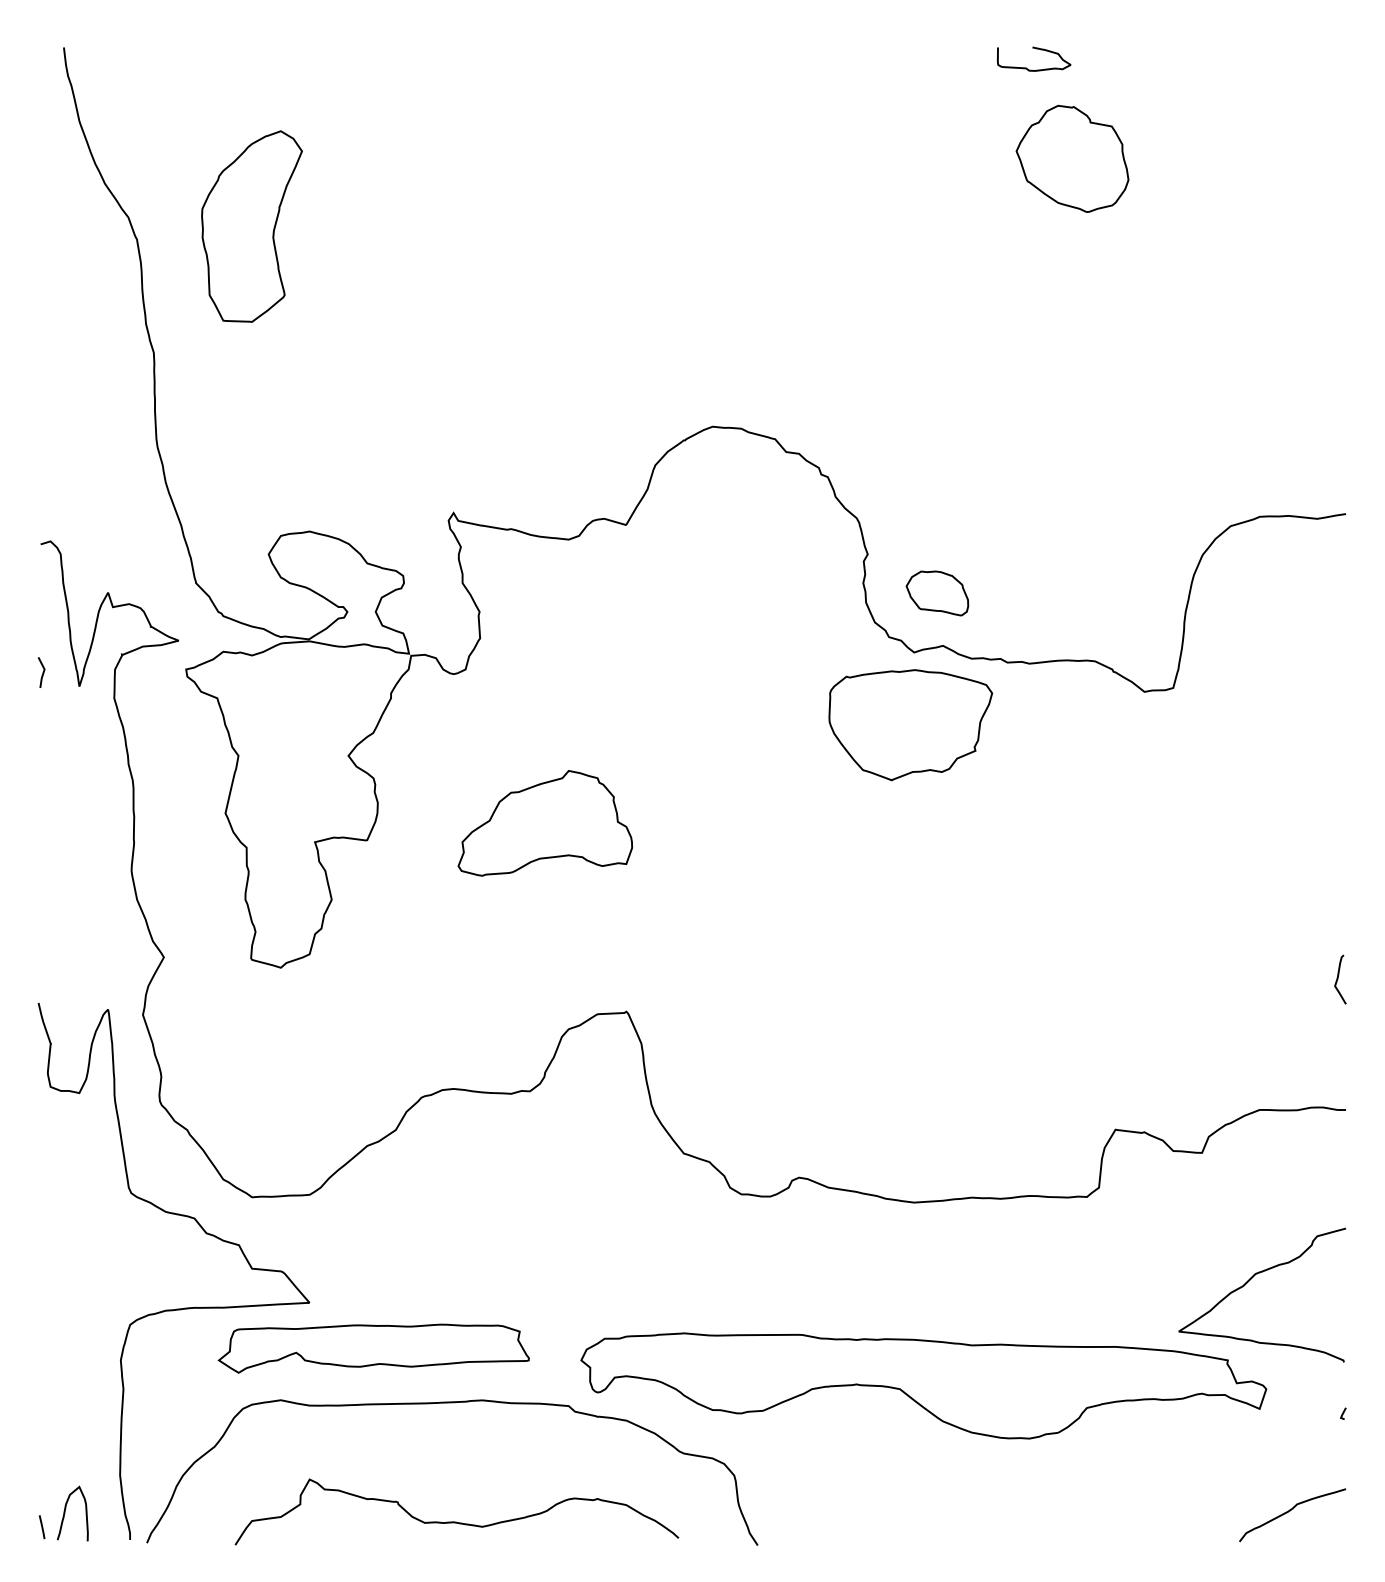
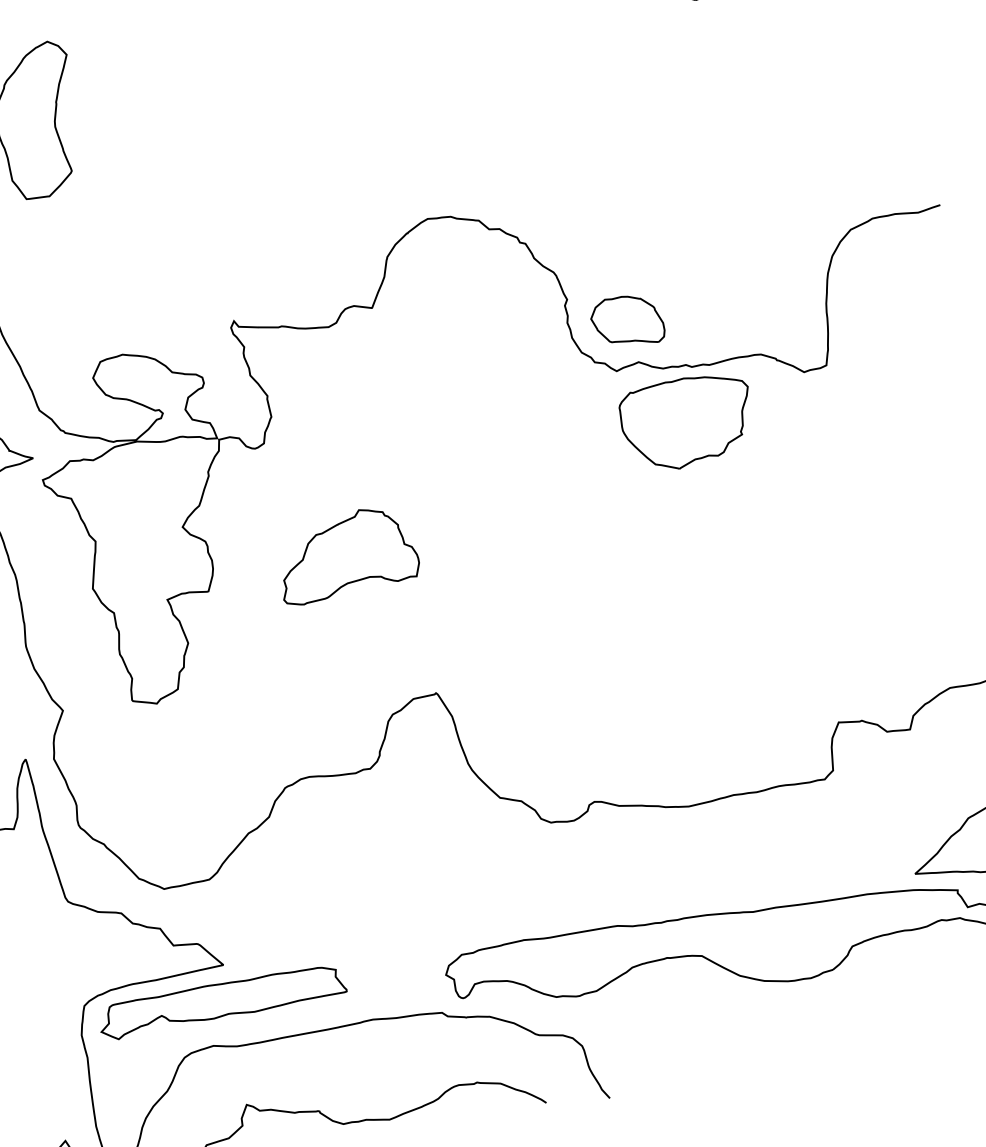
part: (937, 593) -> (627, 321), size x1.43
part: (910, 725) -> (687, 422), moved
part: (373, 1348) -> (222, 1002), moved

